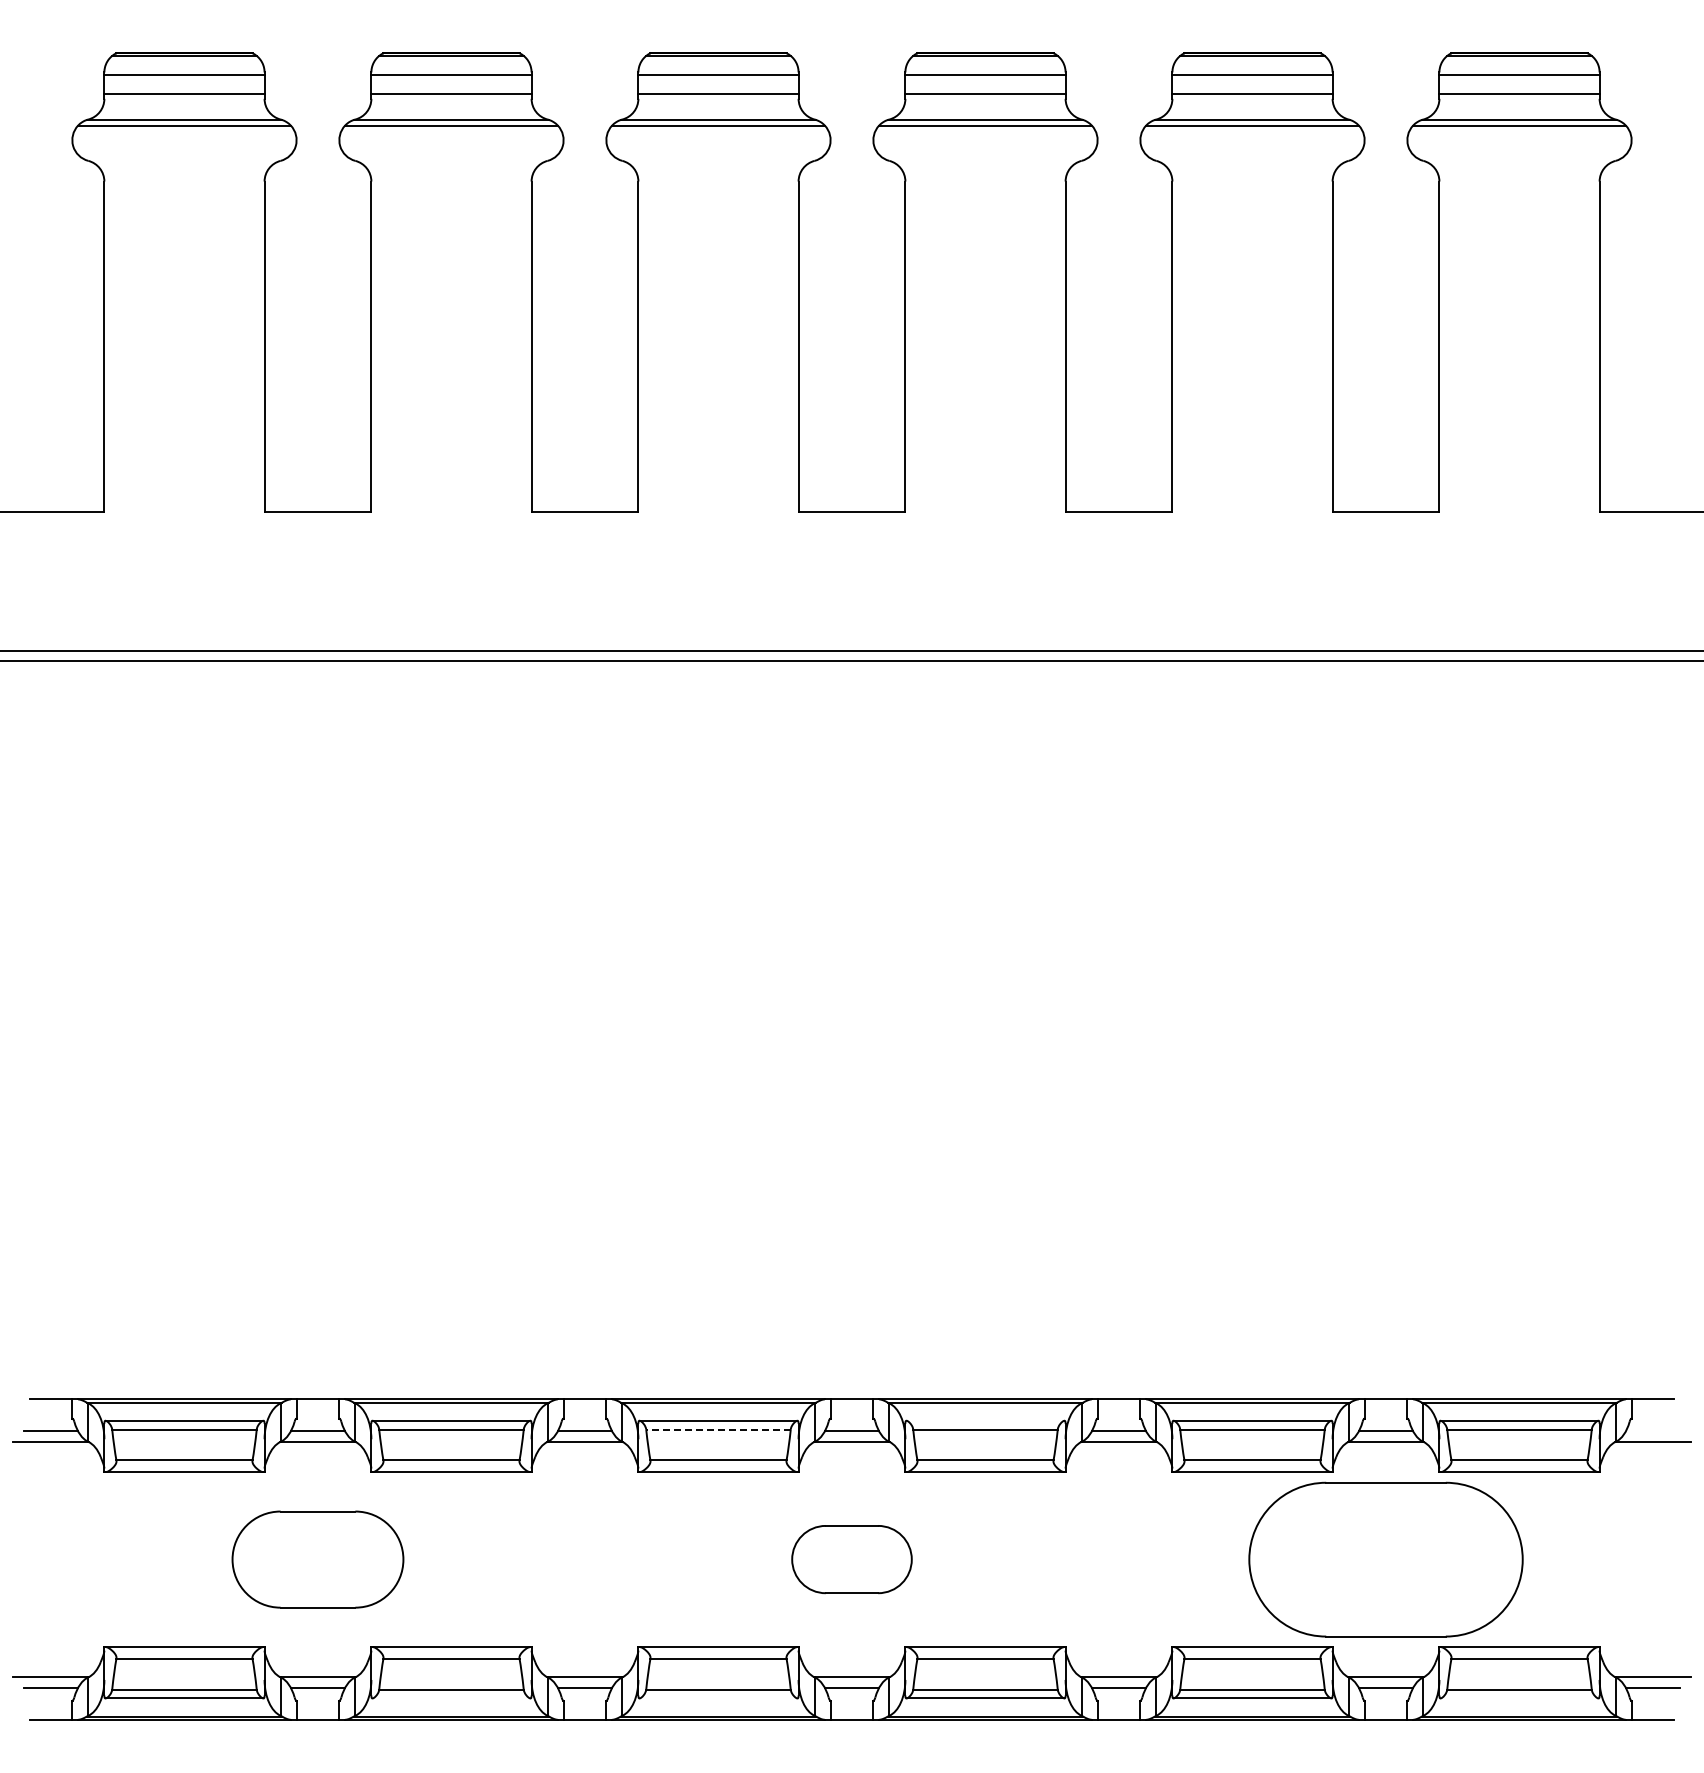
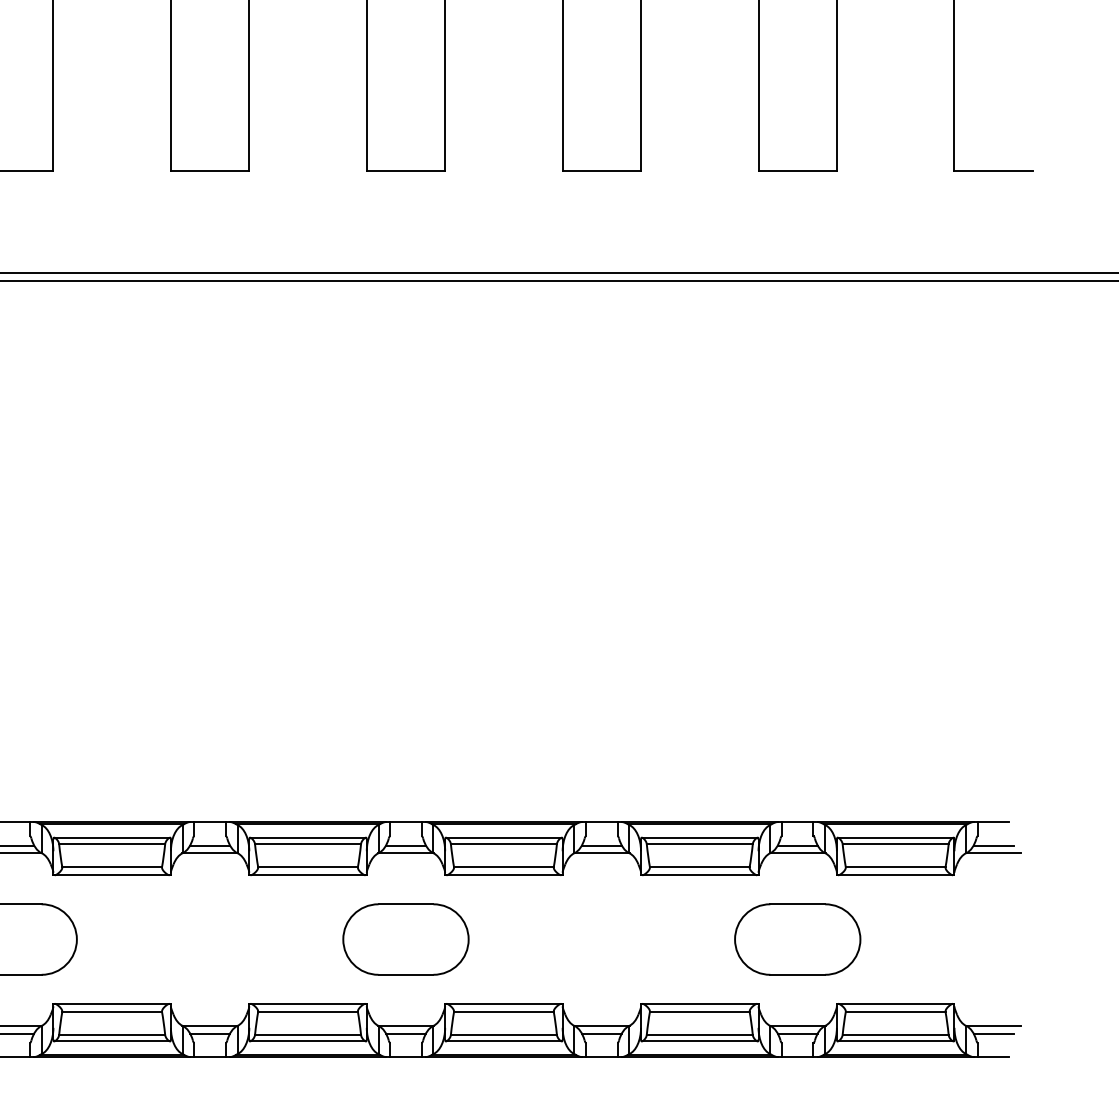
line: (985, 1420) -> (503, 837), added
line: (717, 1429) -> (307, 844), dashed -> solid
line: (1652, 1431) -> (993, 845), added
part: (851, 1559) -> (405, 939), size x1.43
part: (1385, 1559) -> (797, 939), size x0.62
line: (451, 1698) -> (112, 1041), added
line: (718, 1698) -> (308, 1041), added
line: (1519, 1698) -> (895, 1041), added

